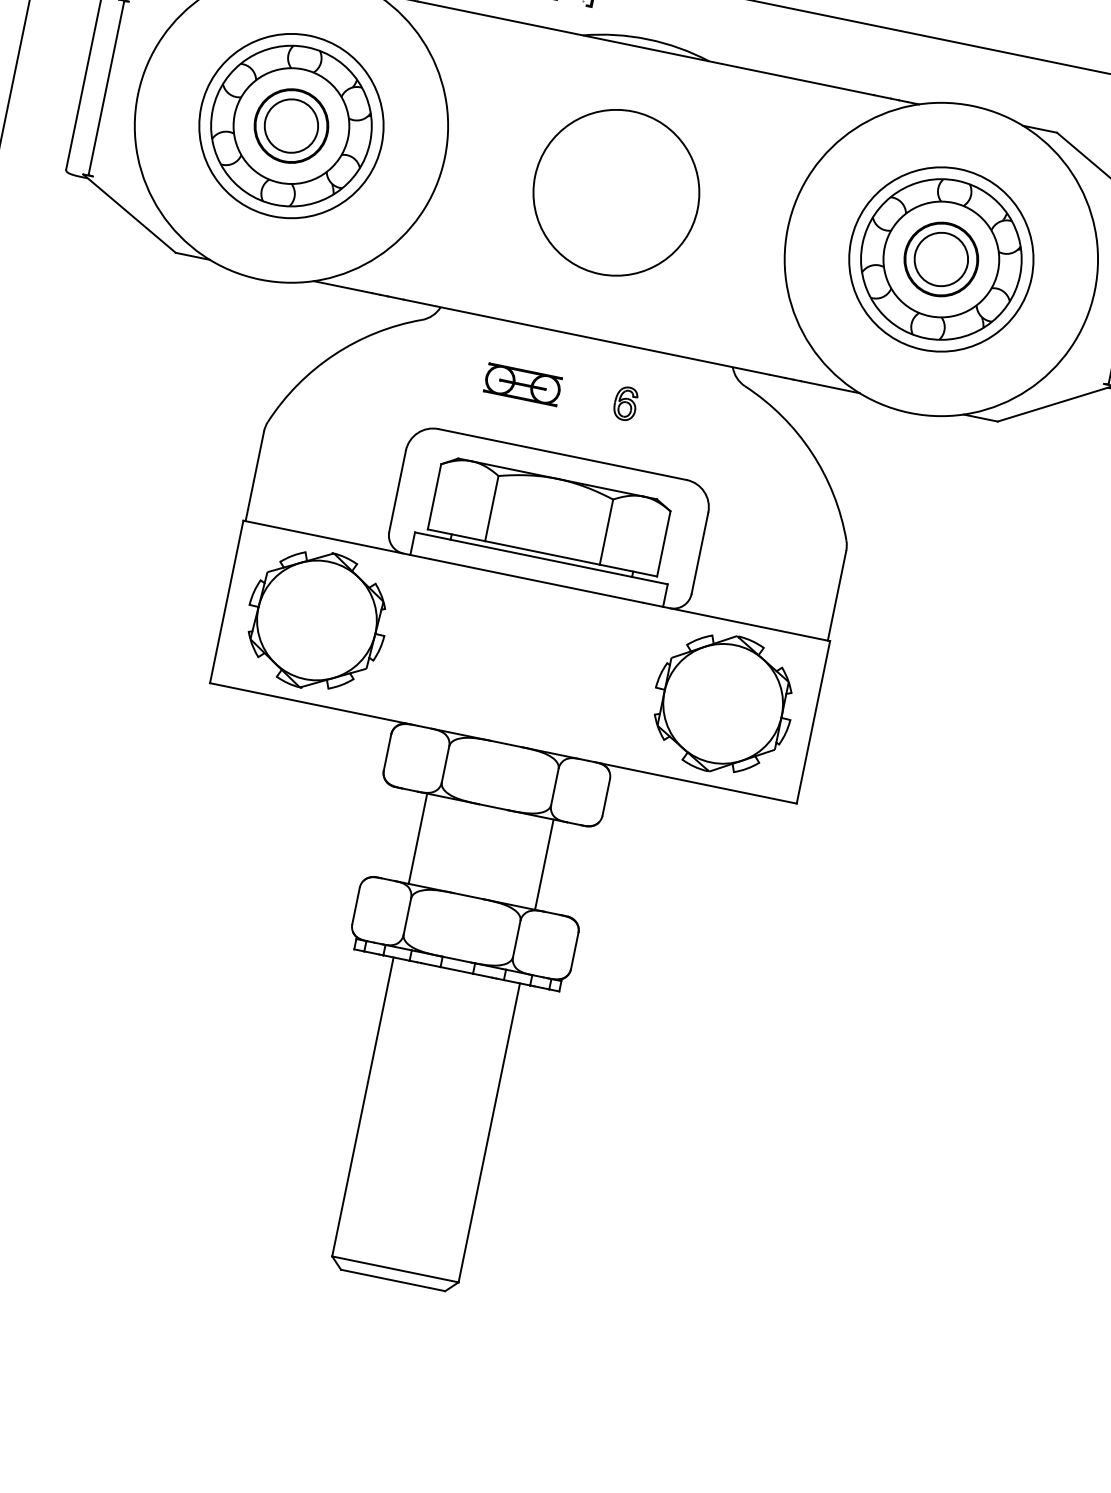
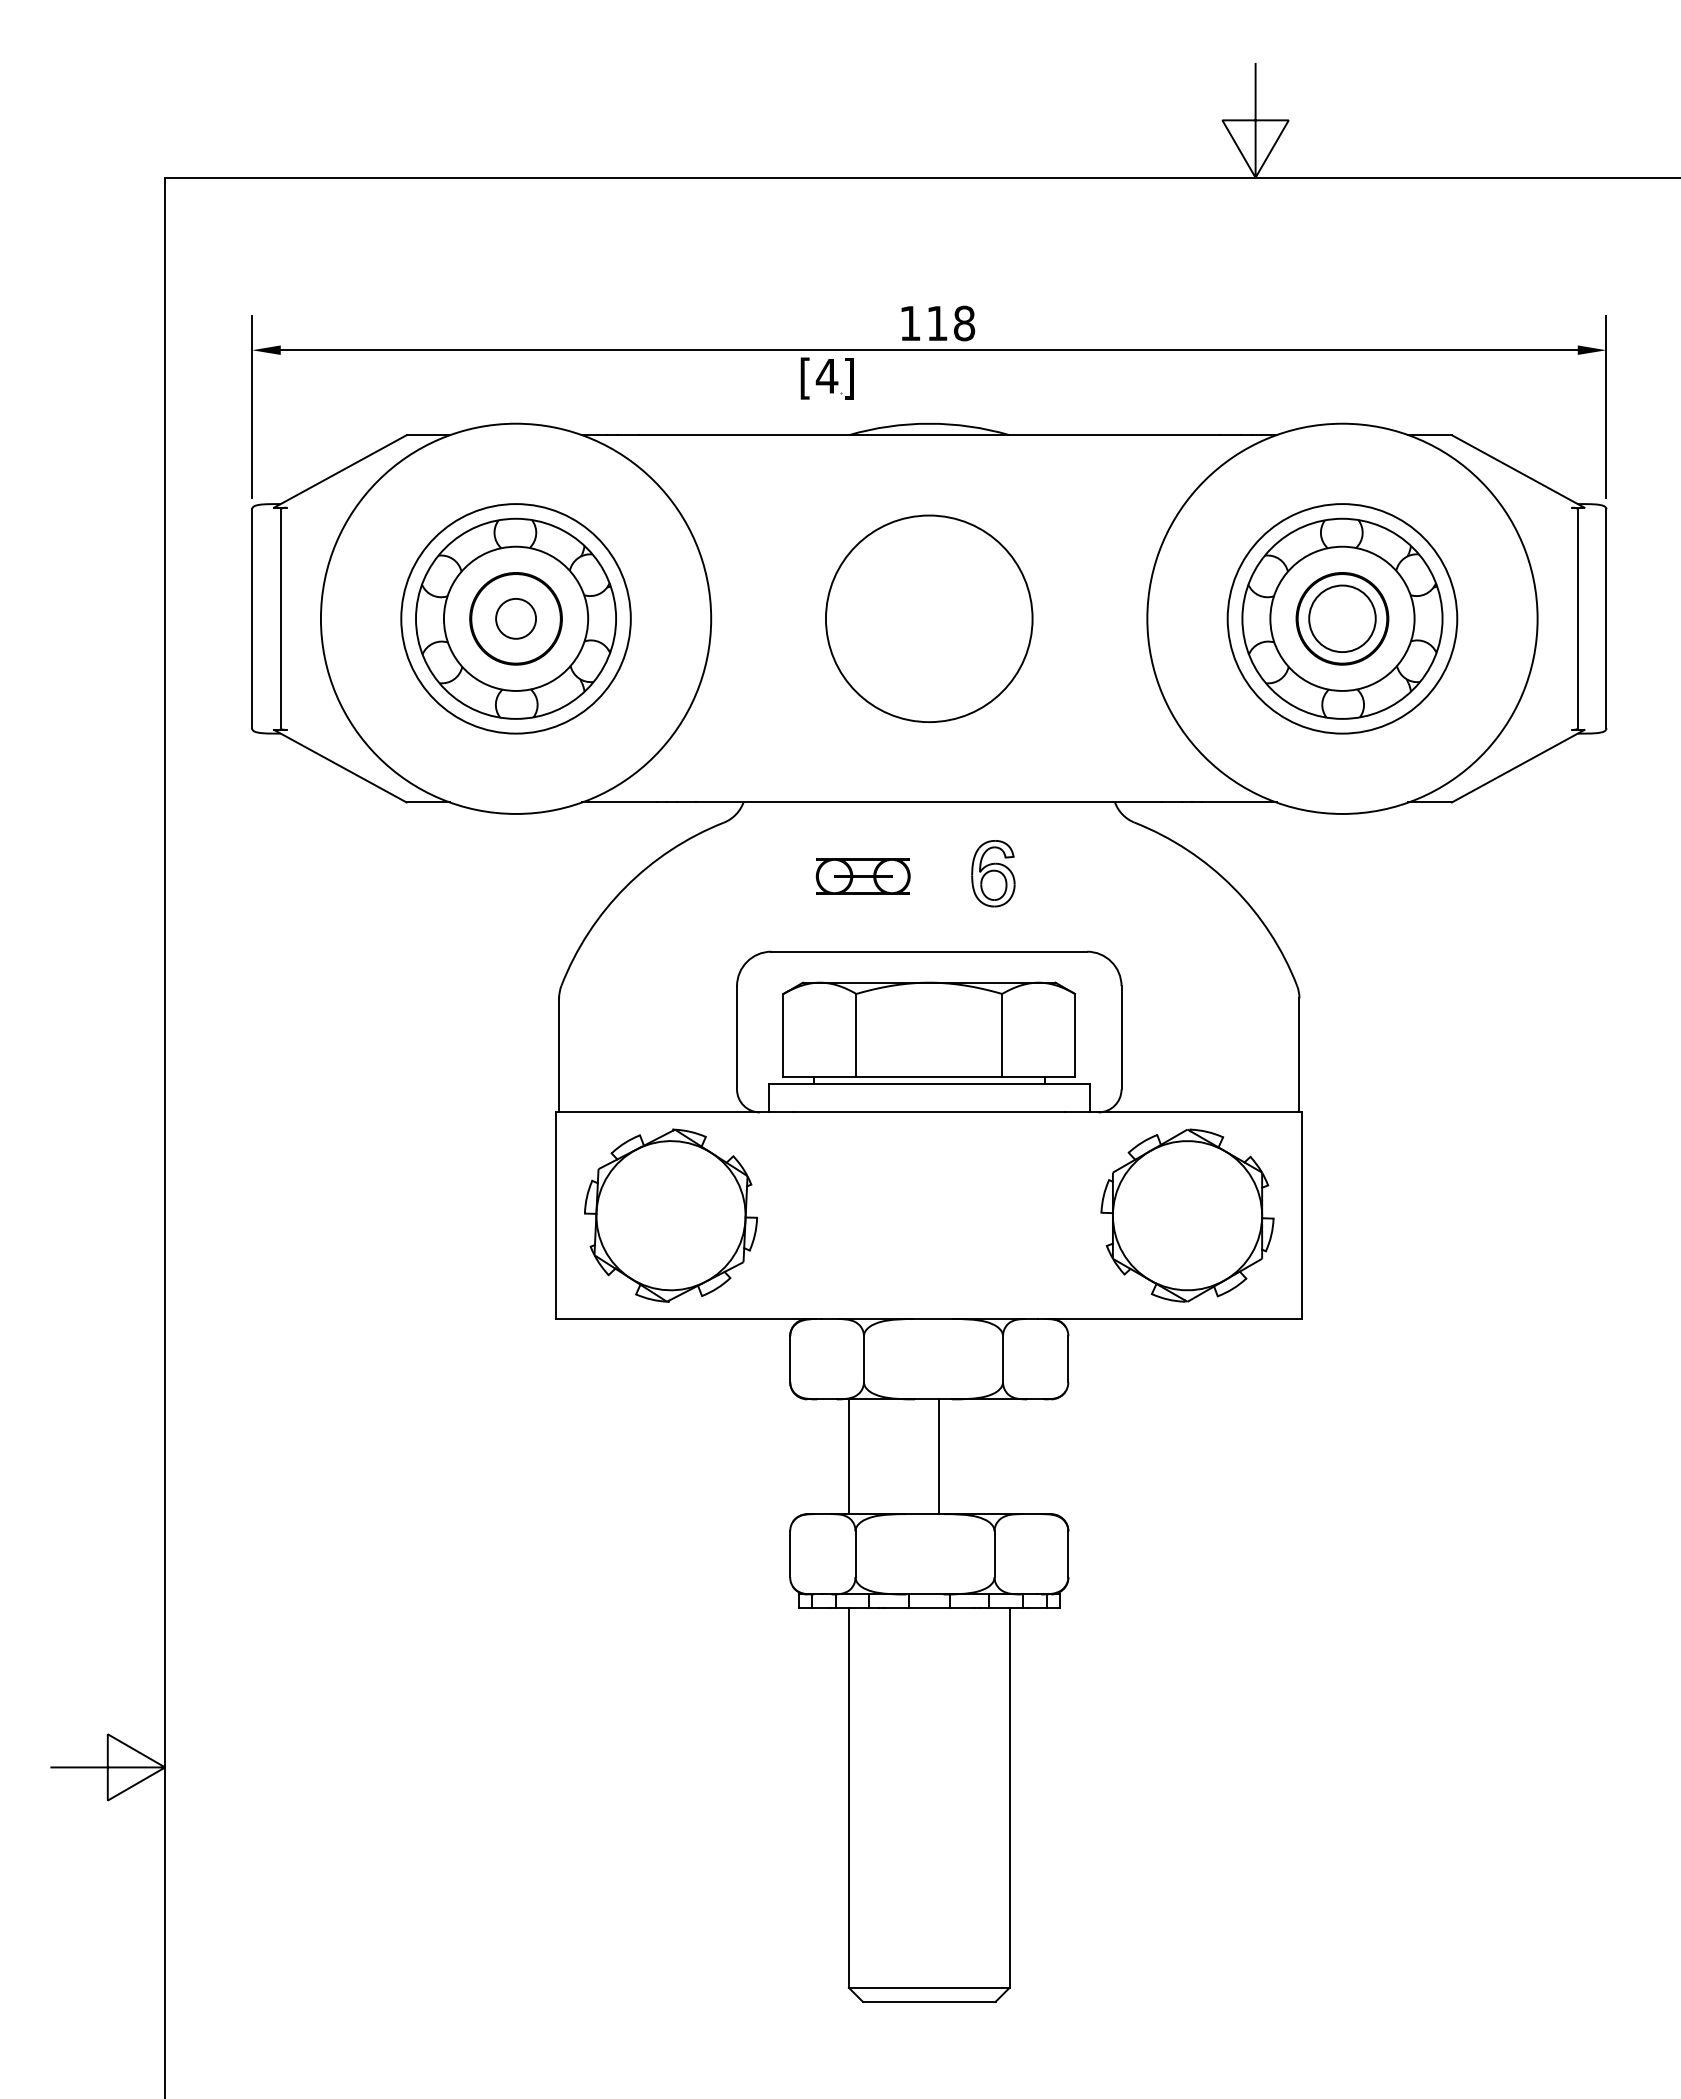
circle: (291, 125) -> (515, 618), size x0.6
part: (625, 403) -> (993, 873), size x1.6
line: (544, 864) -> (938, 1456), moved

